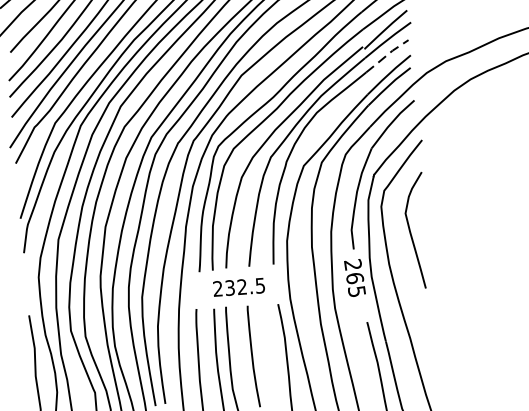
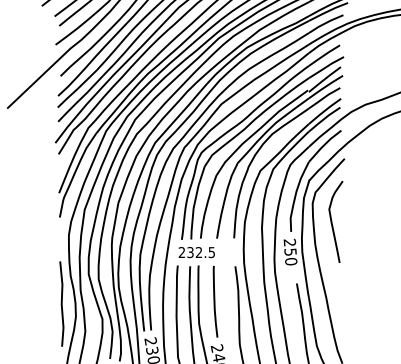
line: (387, 55) -> (324, 97), dashed -> solid
text: (355, 284) -> (290, 256), 265 -> 250
text: (238, 287) -> (196, 252), moved

